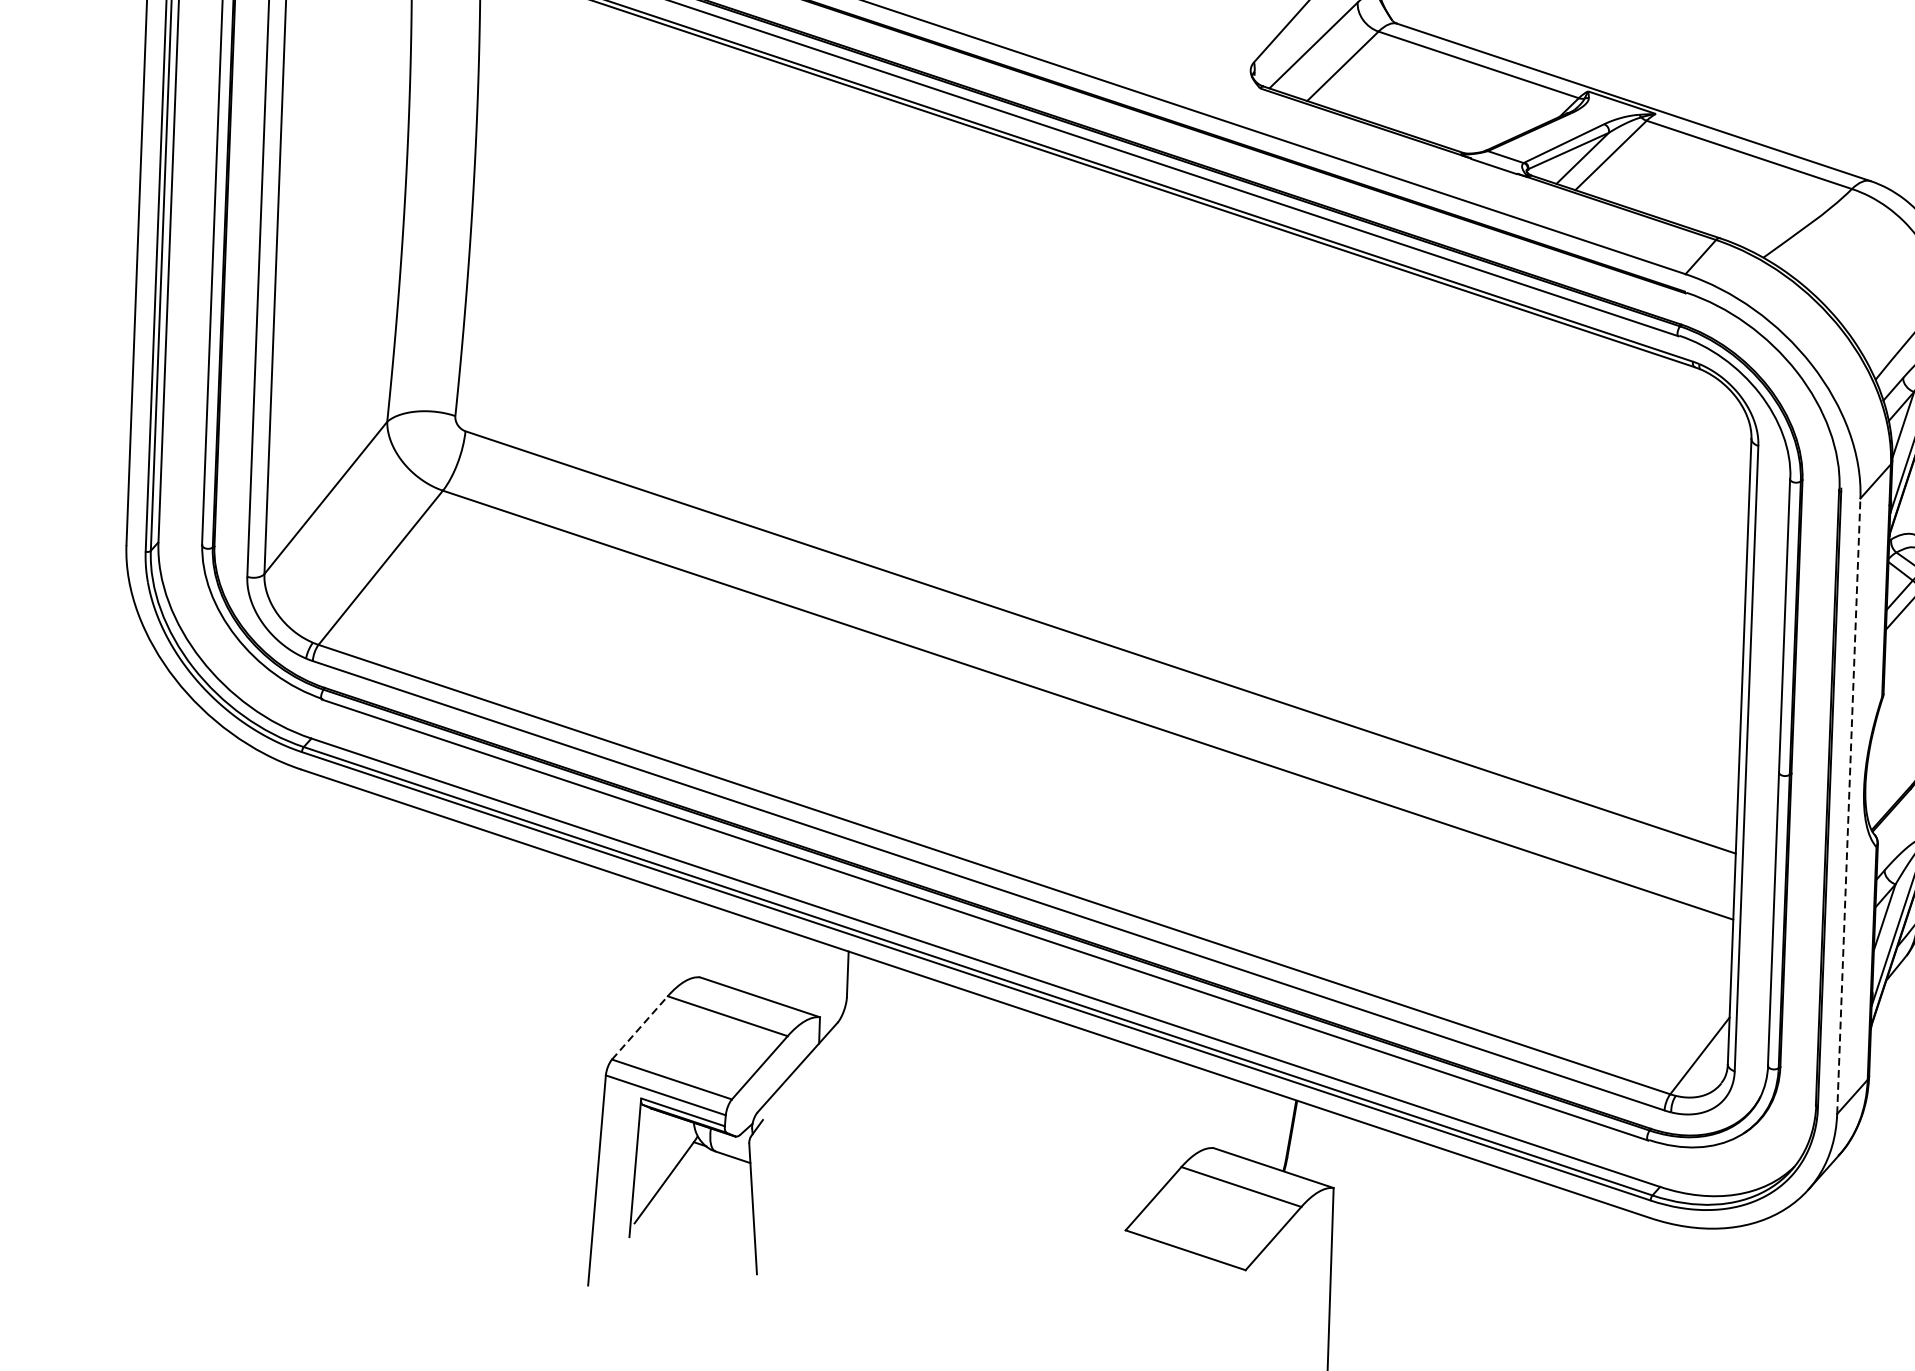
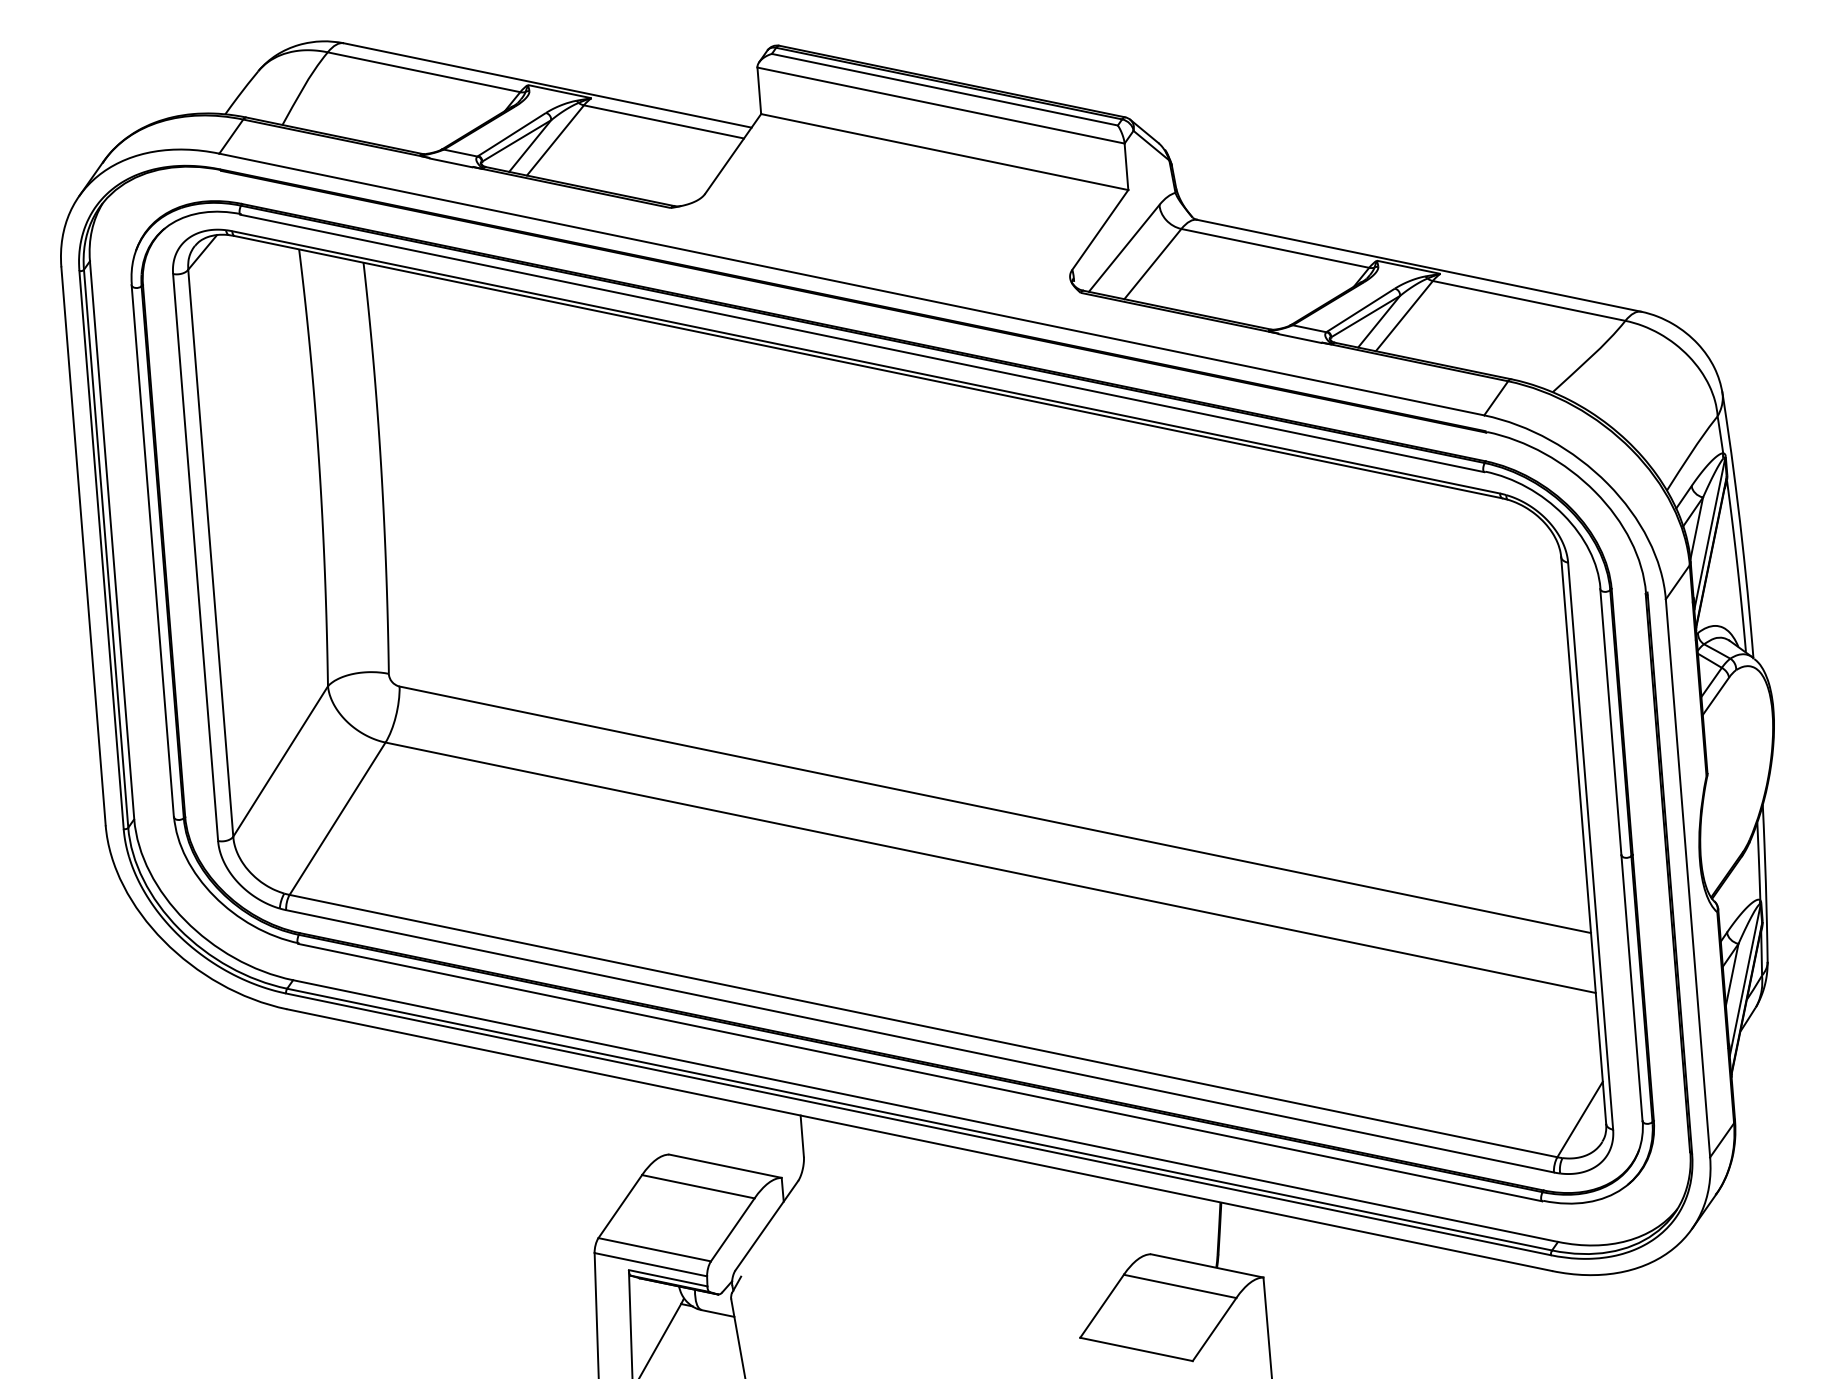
line: (1849, 806) -> (1688, 878), dashed -> solid
line: (640, 1027) -> (620, 1206), dashed -> solid

